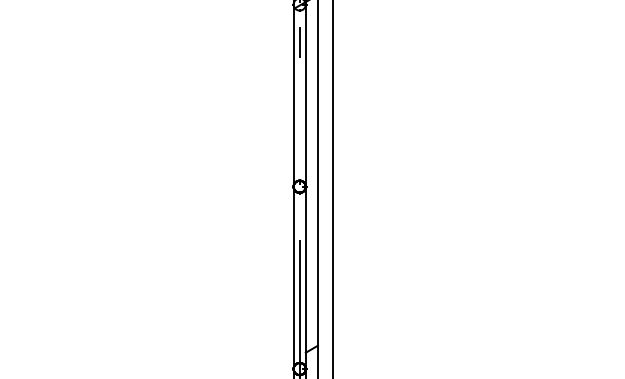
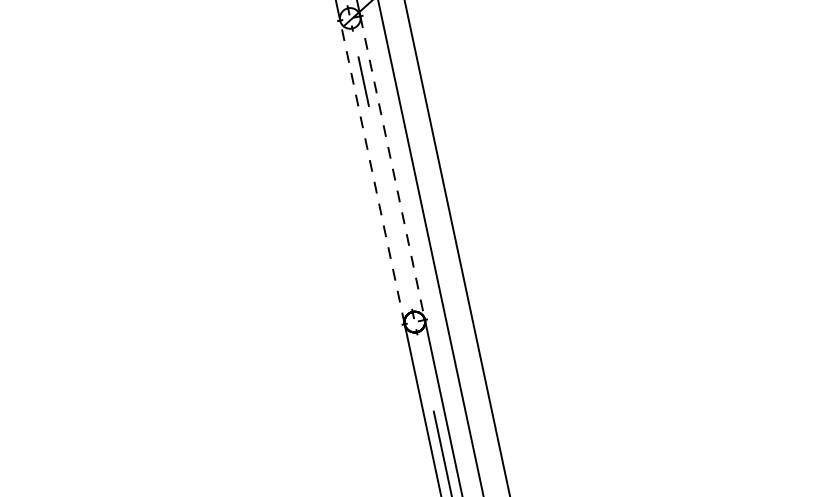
line: (293, 95) -> (372, 172), solid -> dashed
line: (305, 96) -> (392, 169), solid -> dashed

